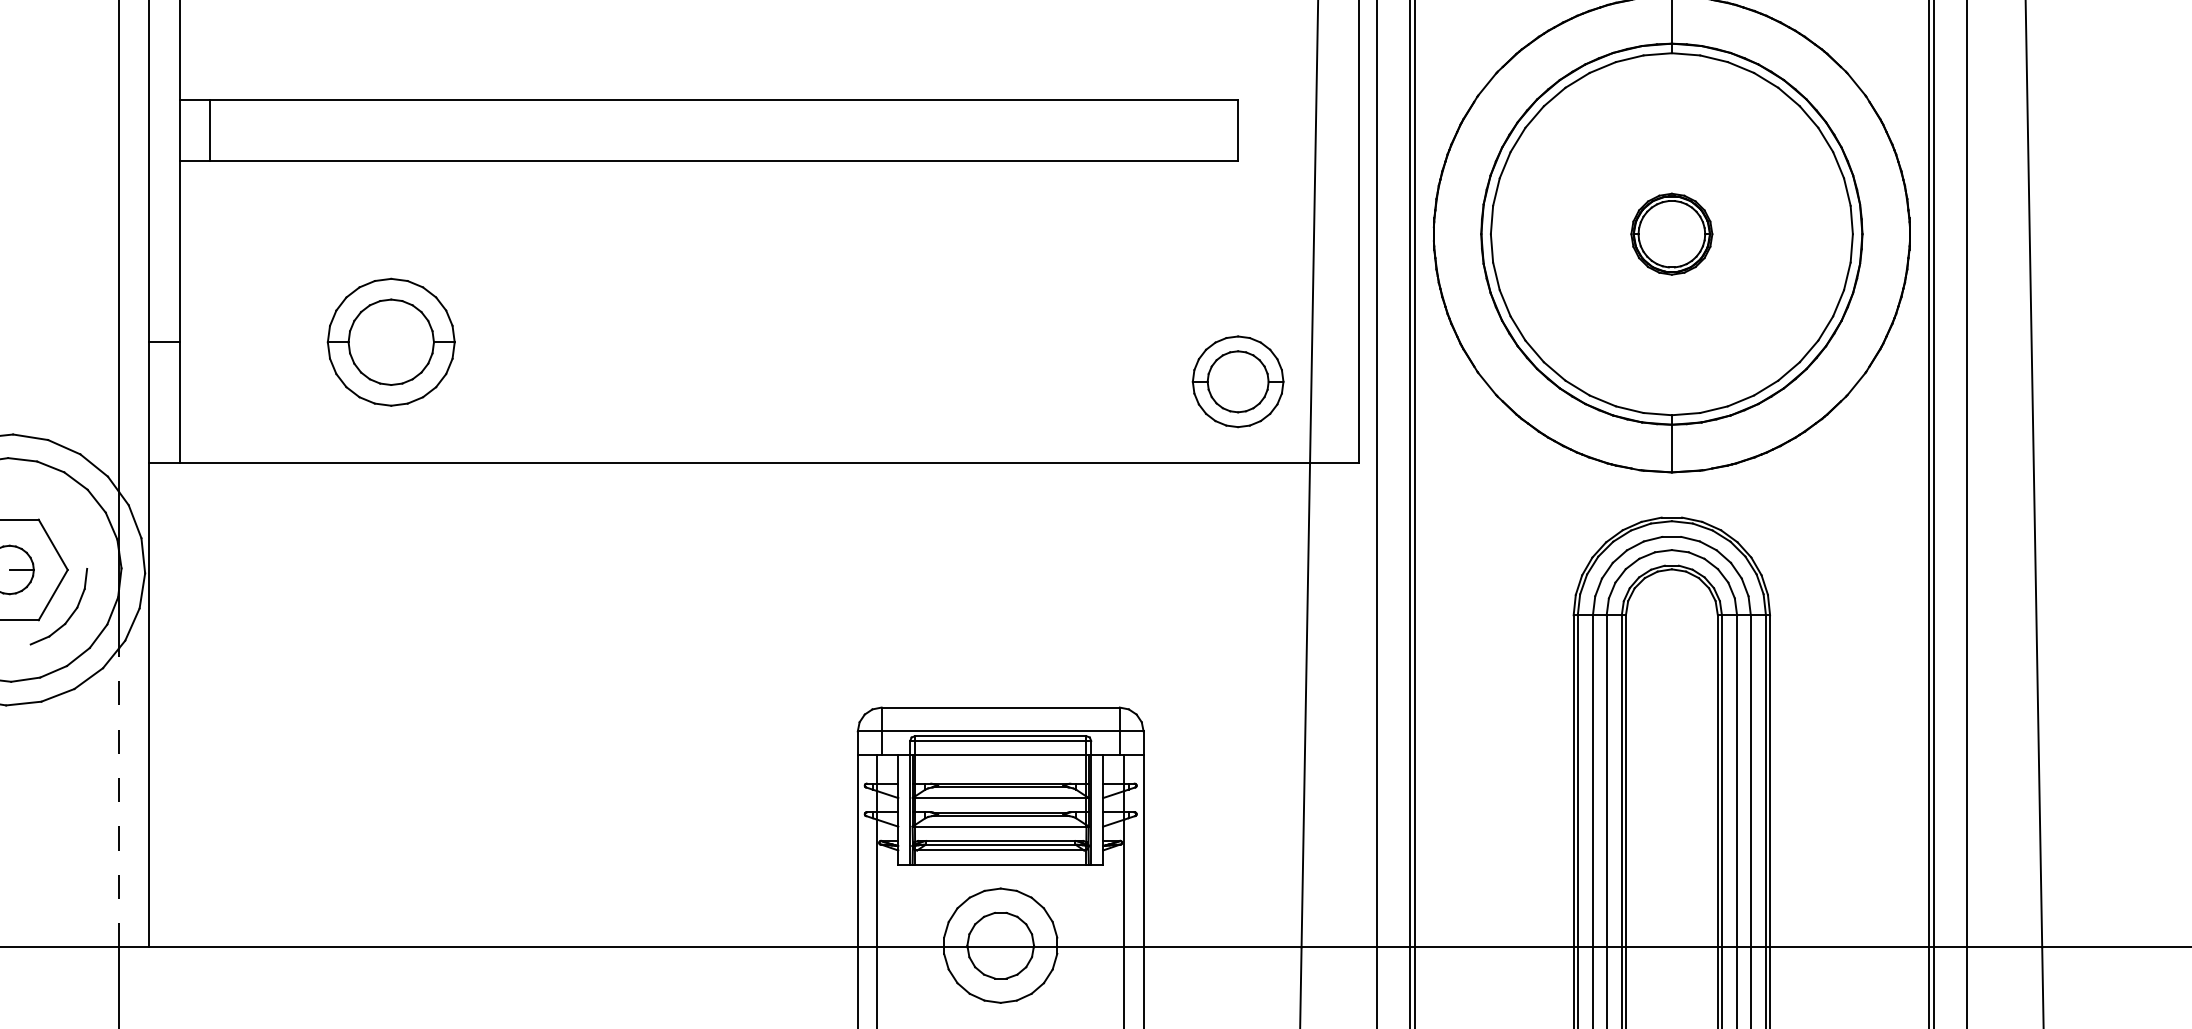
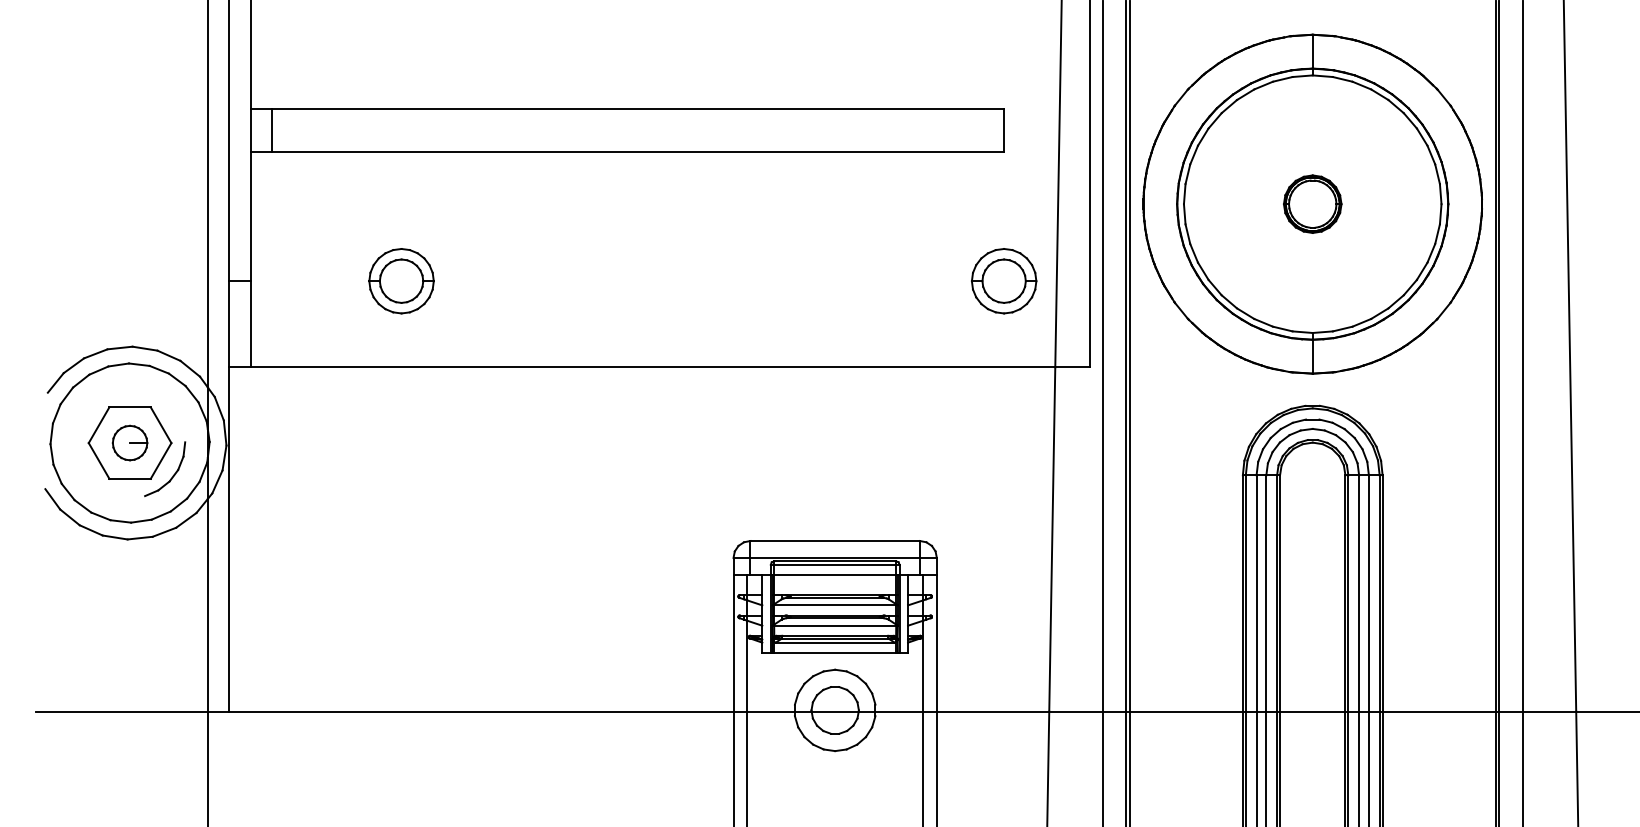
part: (391, 342) -> (401, 281), size x0.71
part: (1238, 382) -> (1004, 281), moved
line: (118, 796) -> (207, 604), dashed -> solid

